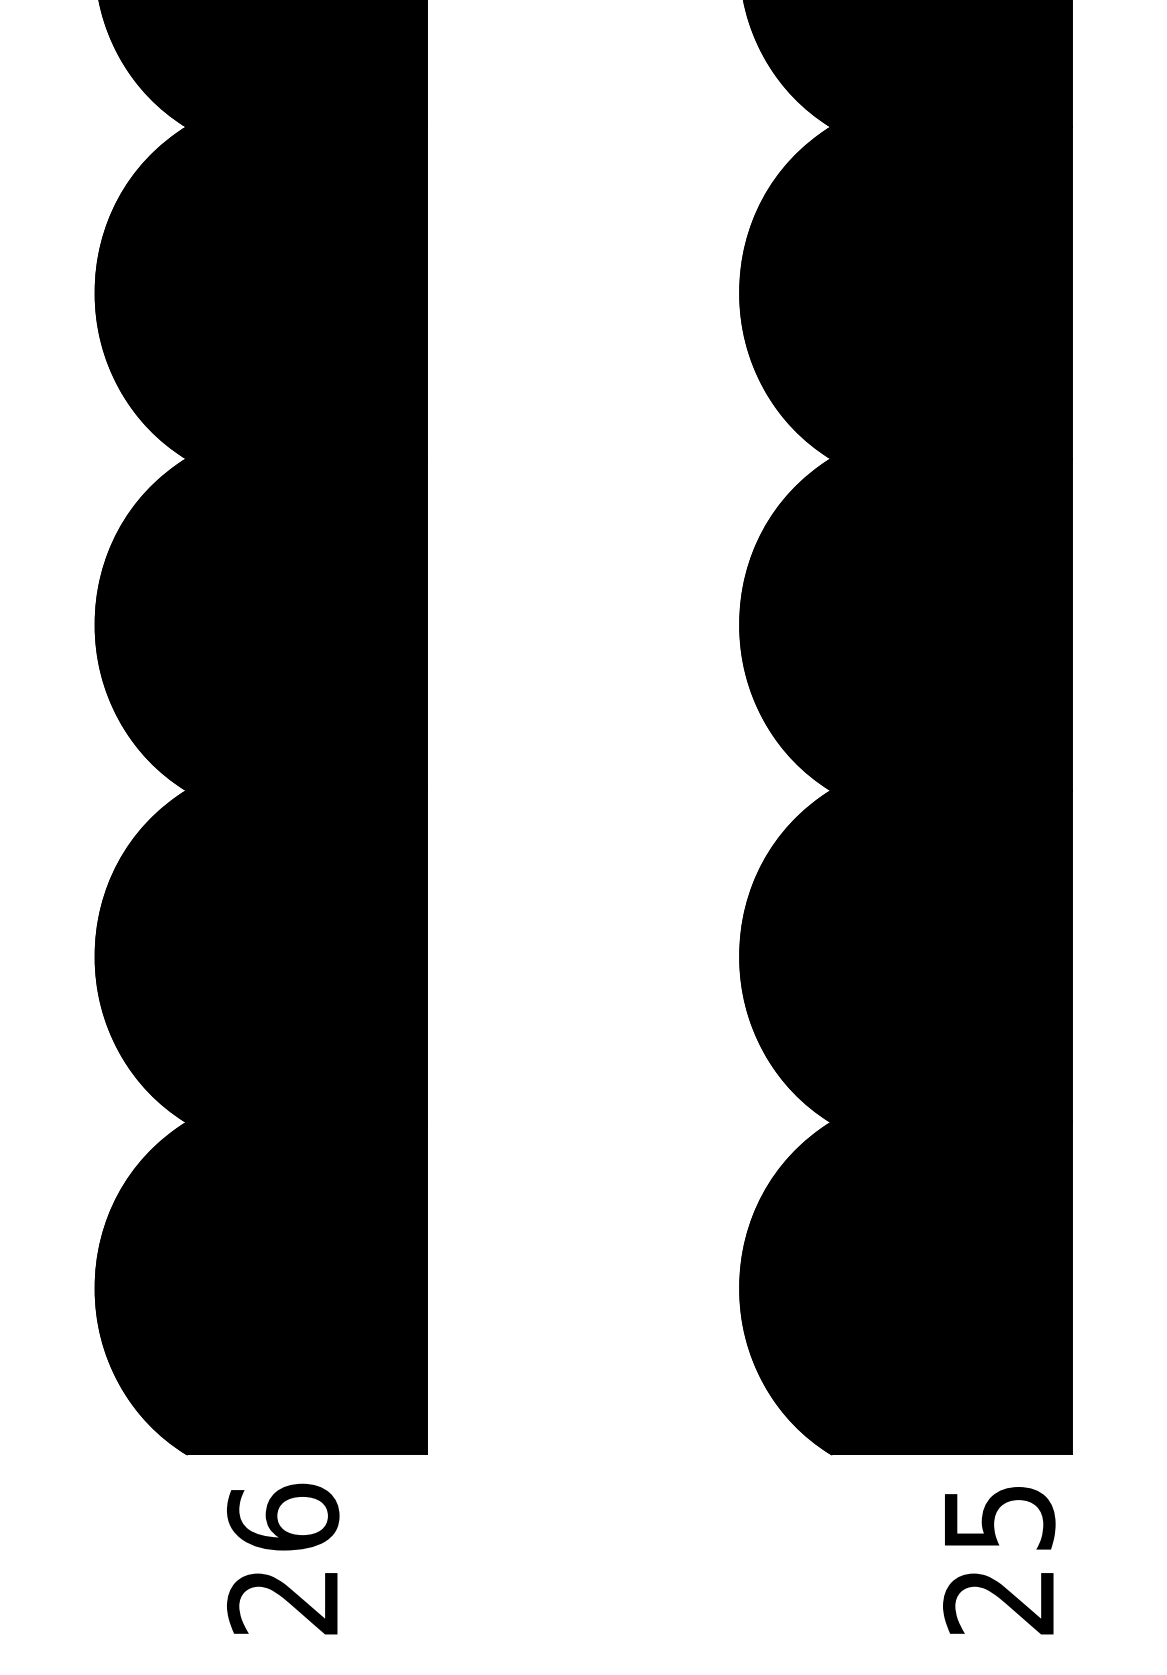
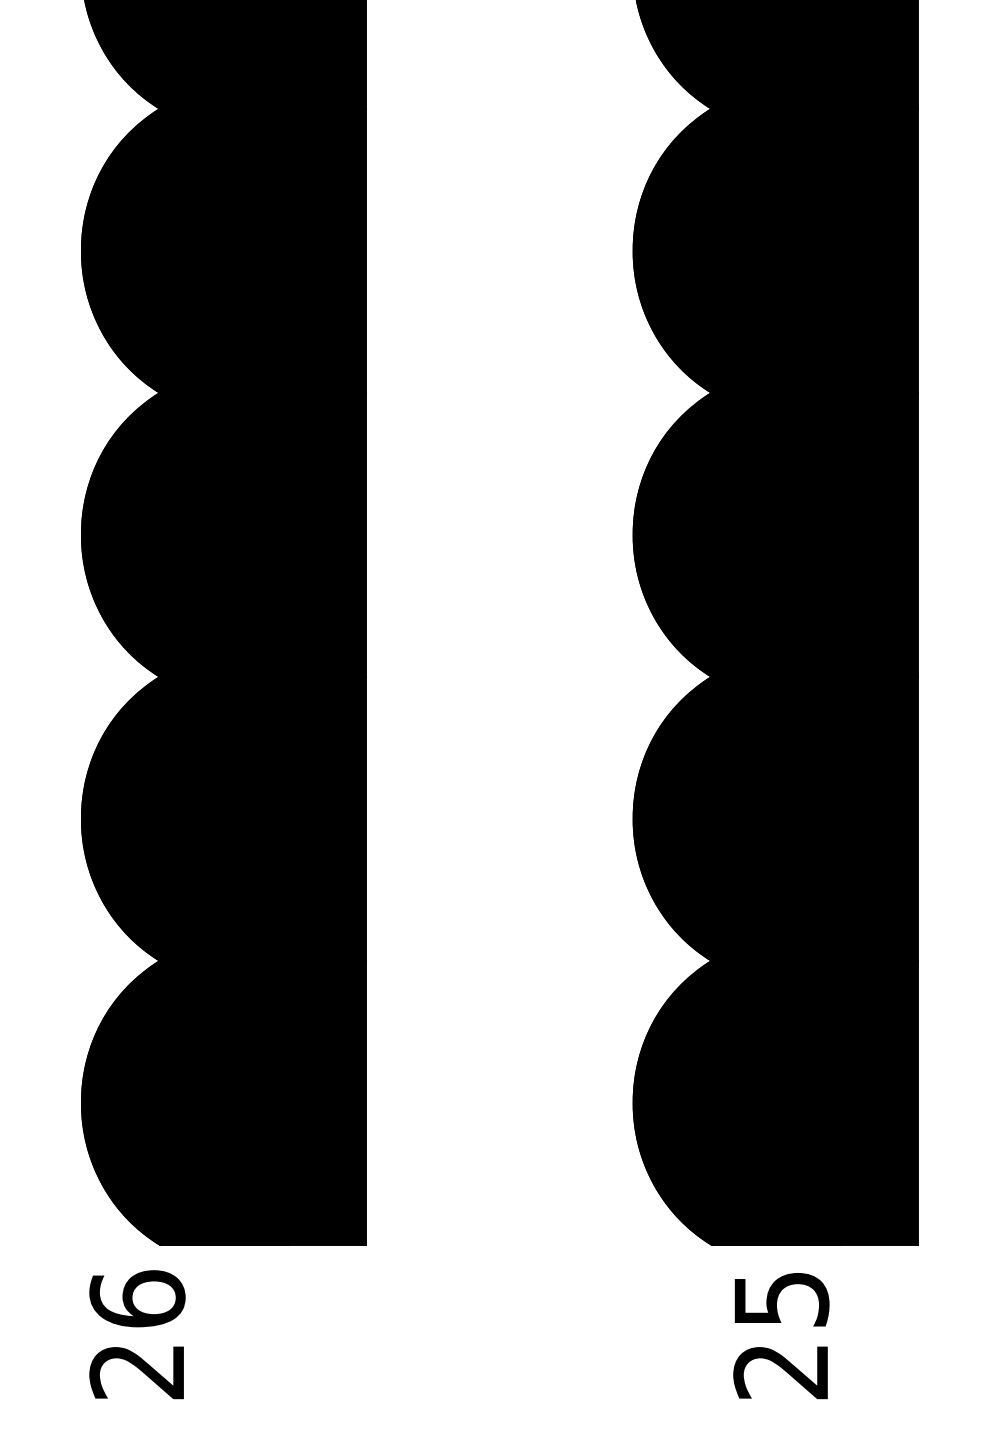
text: (283, 1558) -> (137, 1334), moved
text: (999, 1561) -> (781, 1336), moved

